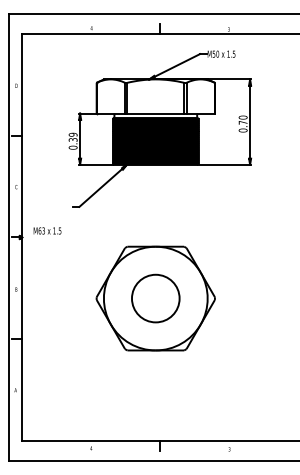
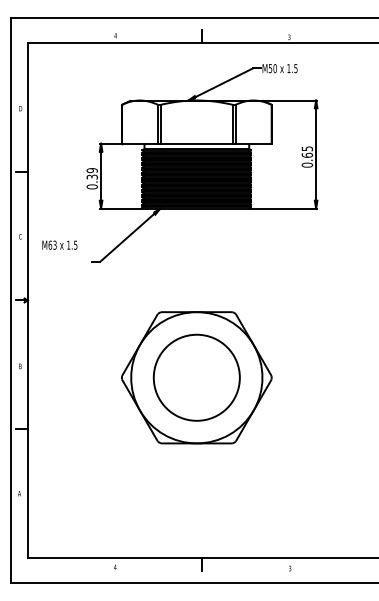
text: (243, 119) -> (307, 151), 0.70 -> 0.65
text: (47, 230) -> (59, 244), moved
circle: (155, 298) -> (196, 377), size x1.43

